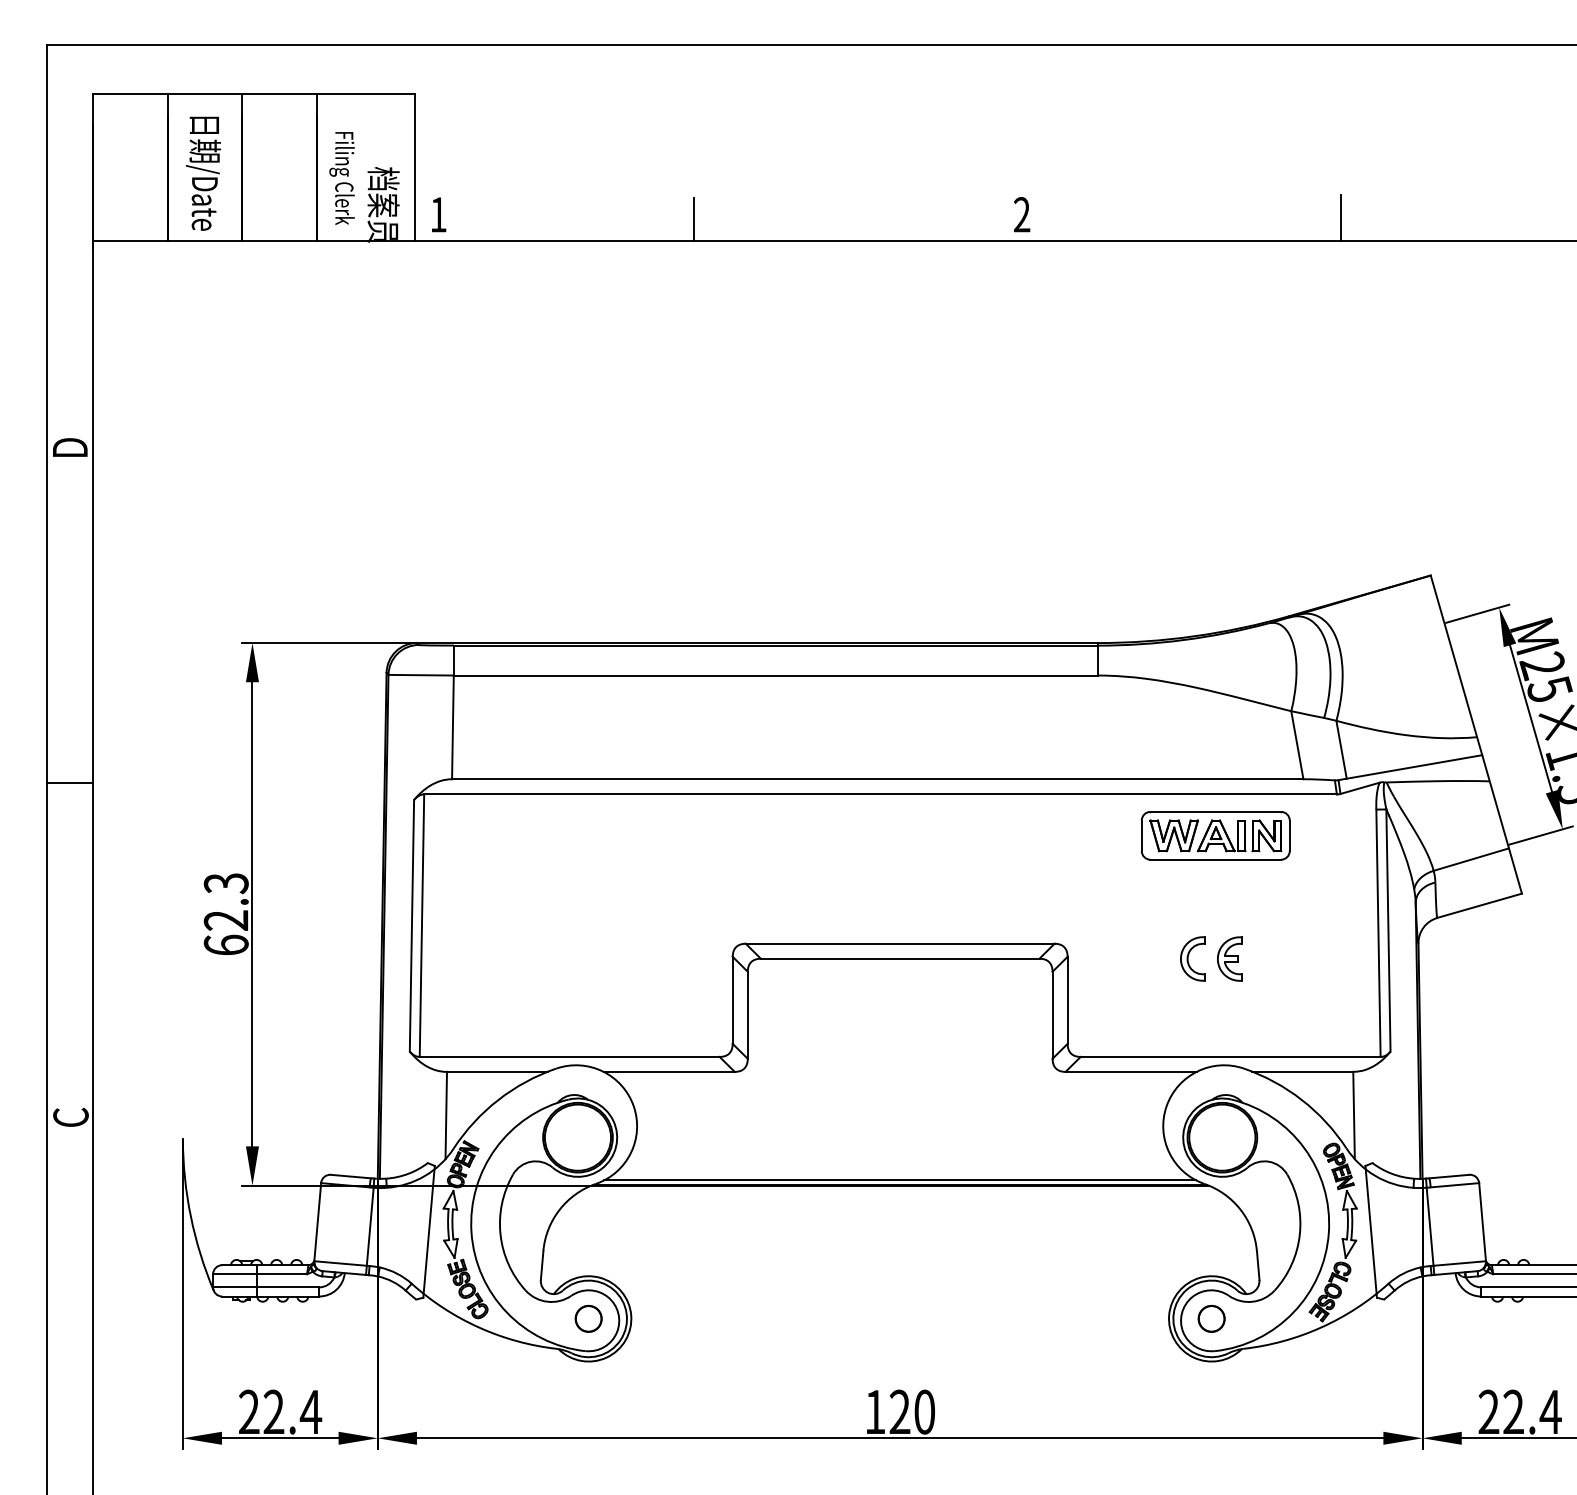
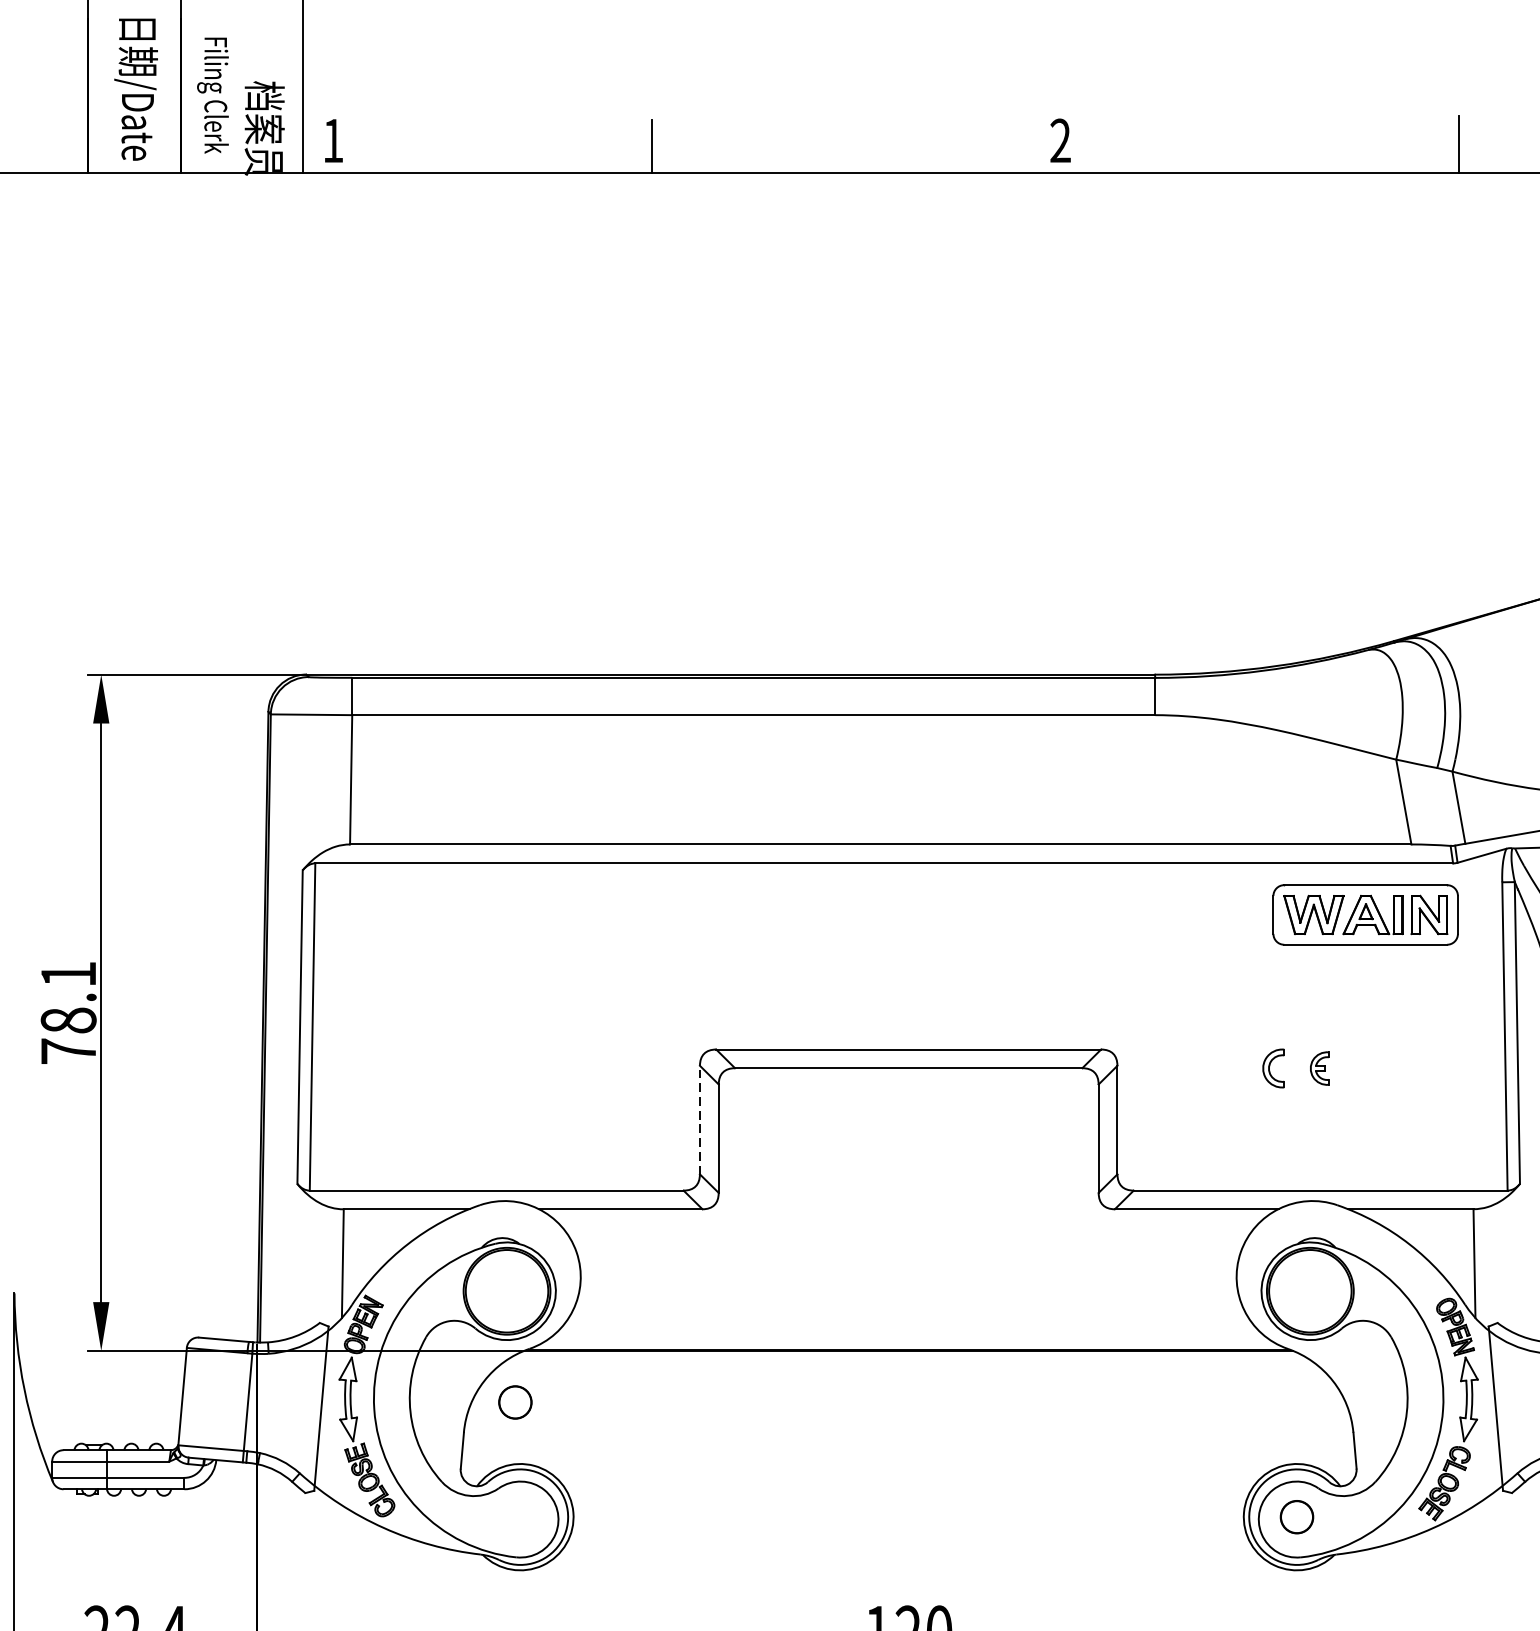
text: (203, 173) -> (136, 89), moved
part: (1215, 835) -> (1365, 914), moved
text: (225, 914) -> (67, 1013), 62.3 -> 78.1
part: (1192, 958) -> (1273, 1067), size x0.7
part: (1229, 958) -> (1319, 1067), size x0.6
line: (732, 1000) -> (699, 1120), solid -> dashed
line: (900, 1180) -> (909, 1344), removed
circle: (588, 1318) -> (515, 1402), moved

